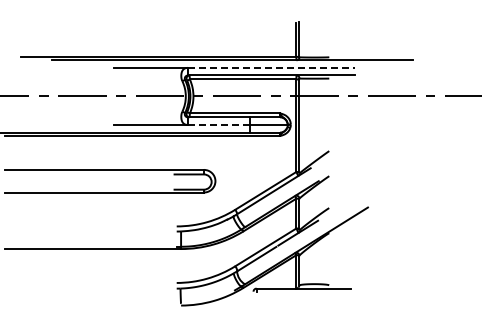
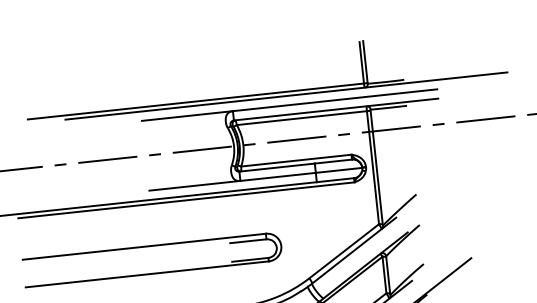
line: (271, 67) -> (334, 99), dashed -> solid
line: (218, 124) -> (277, 176), dashed -> solid

